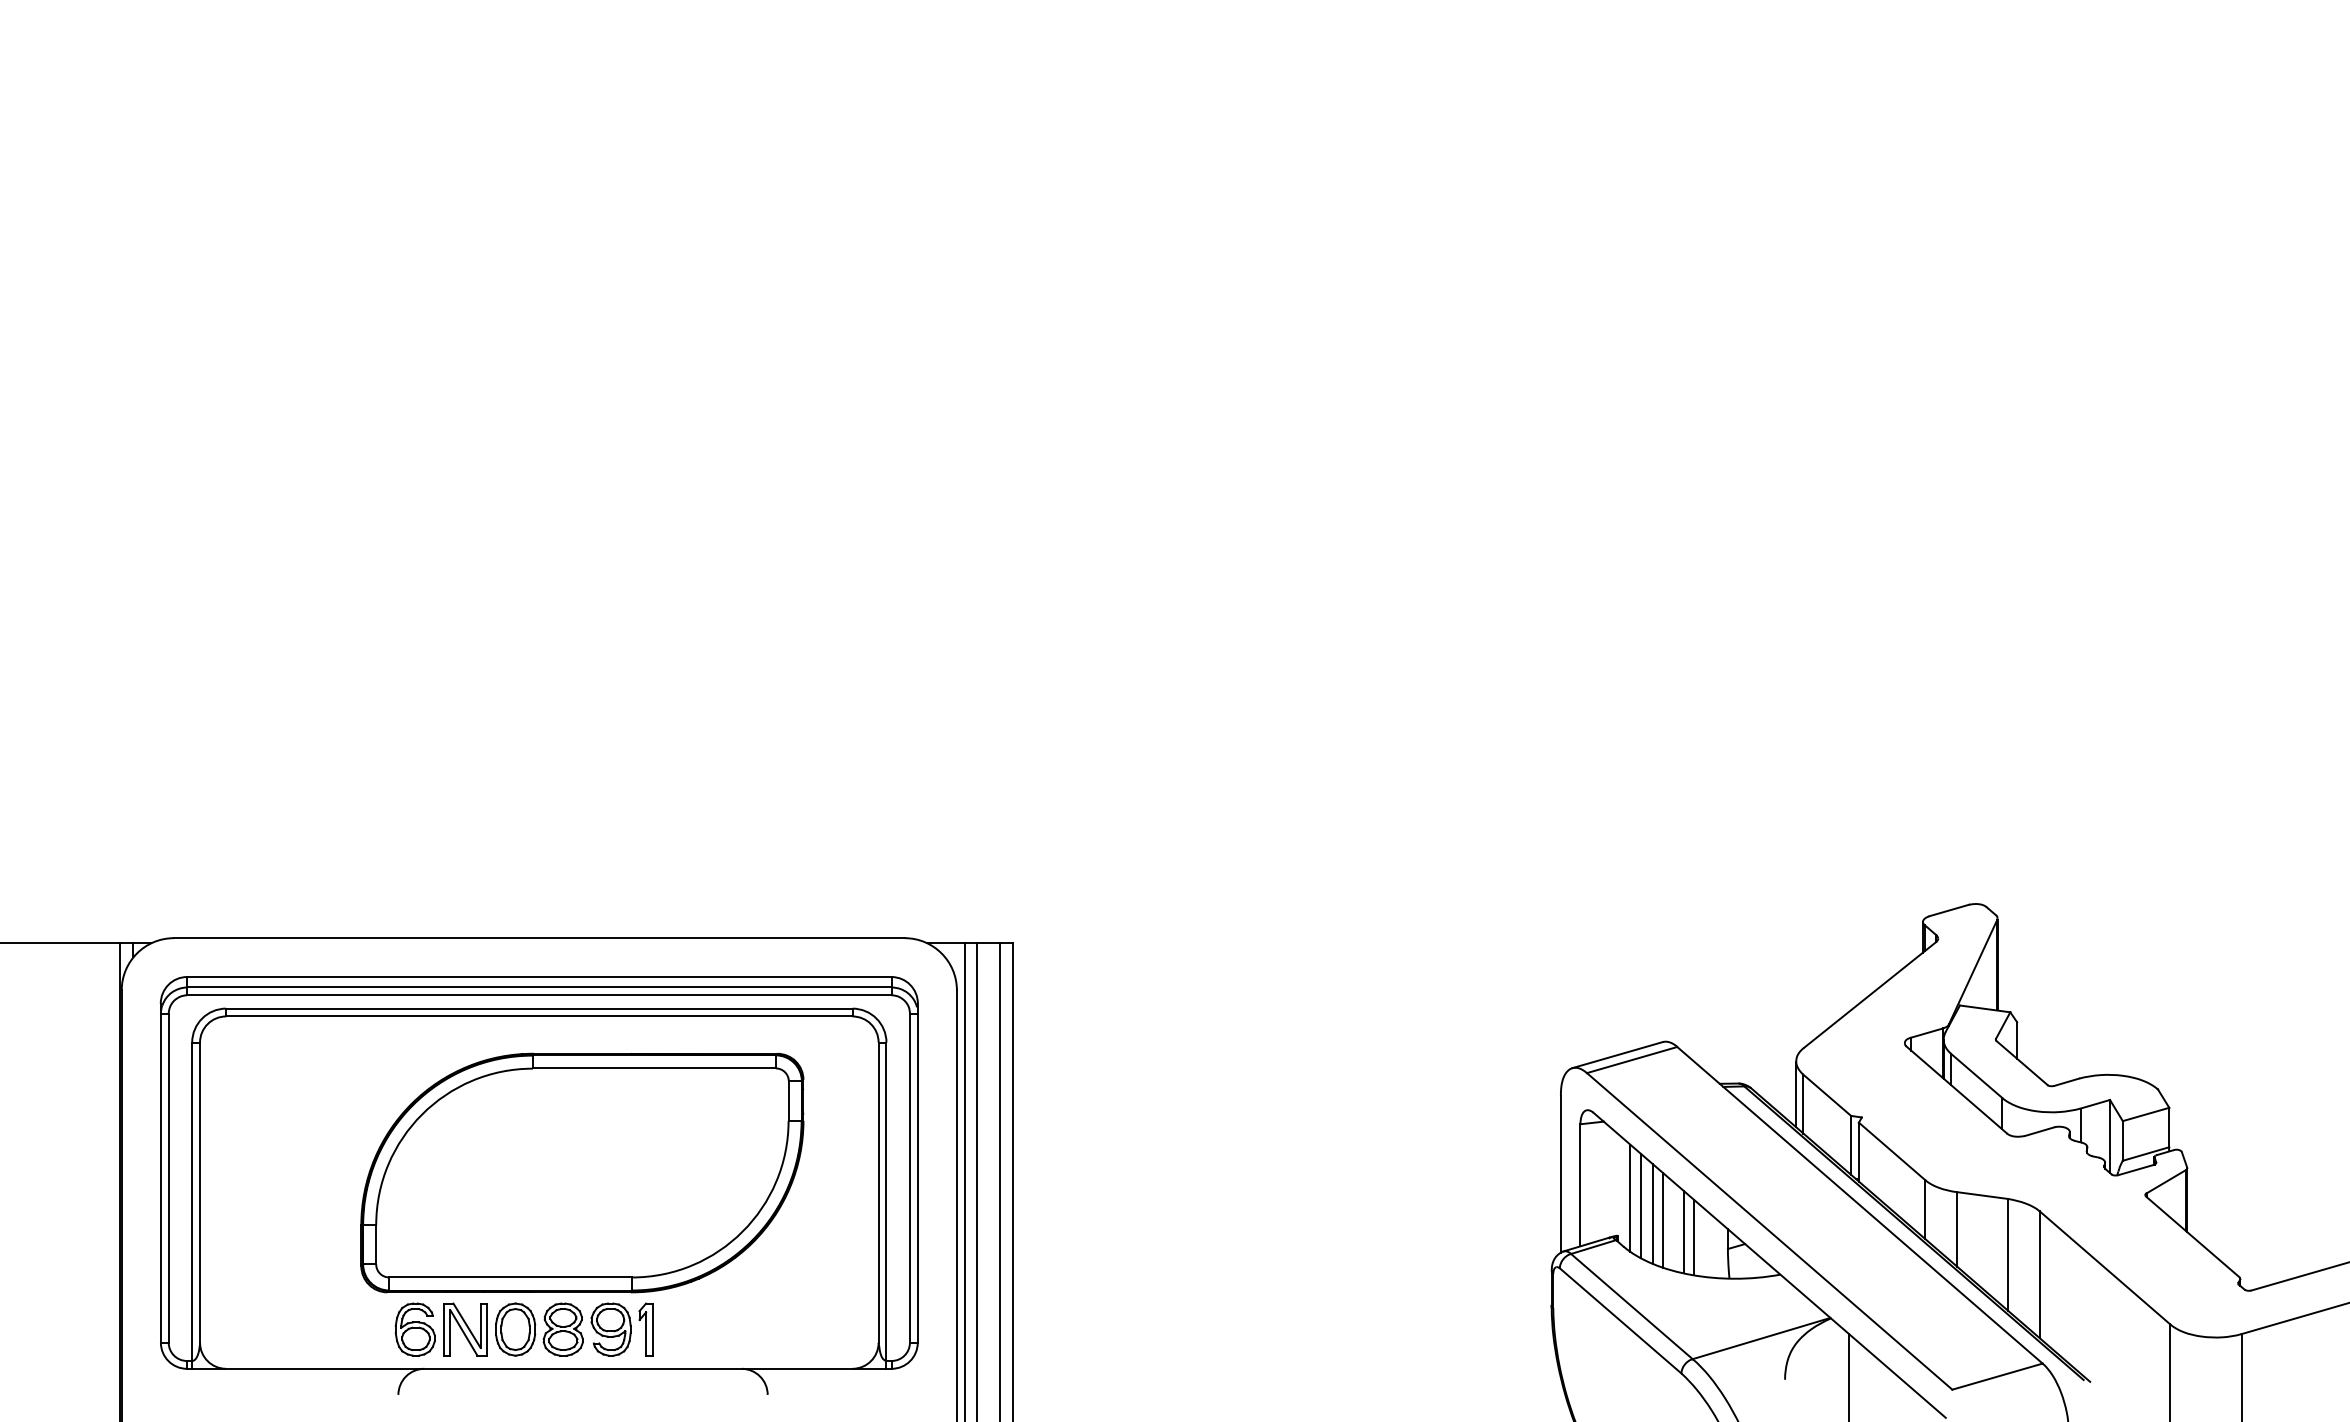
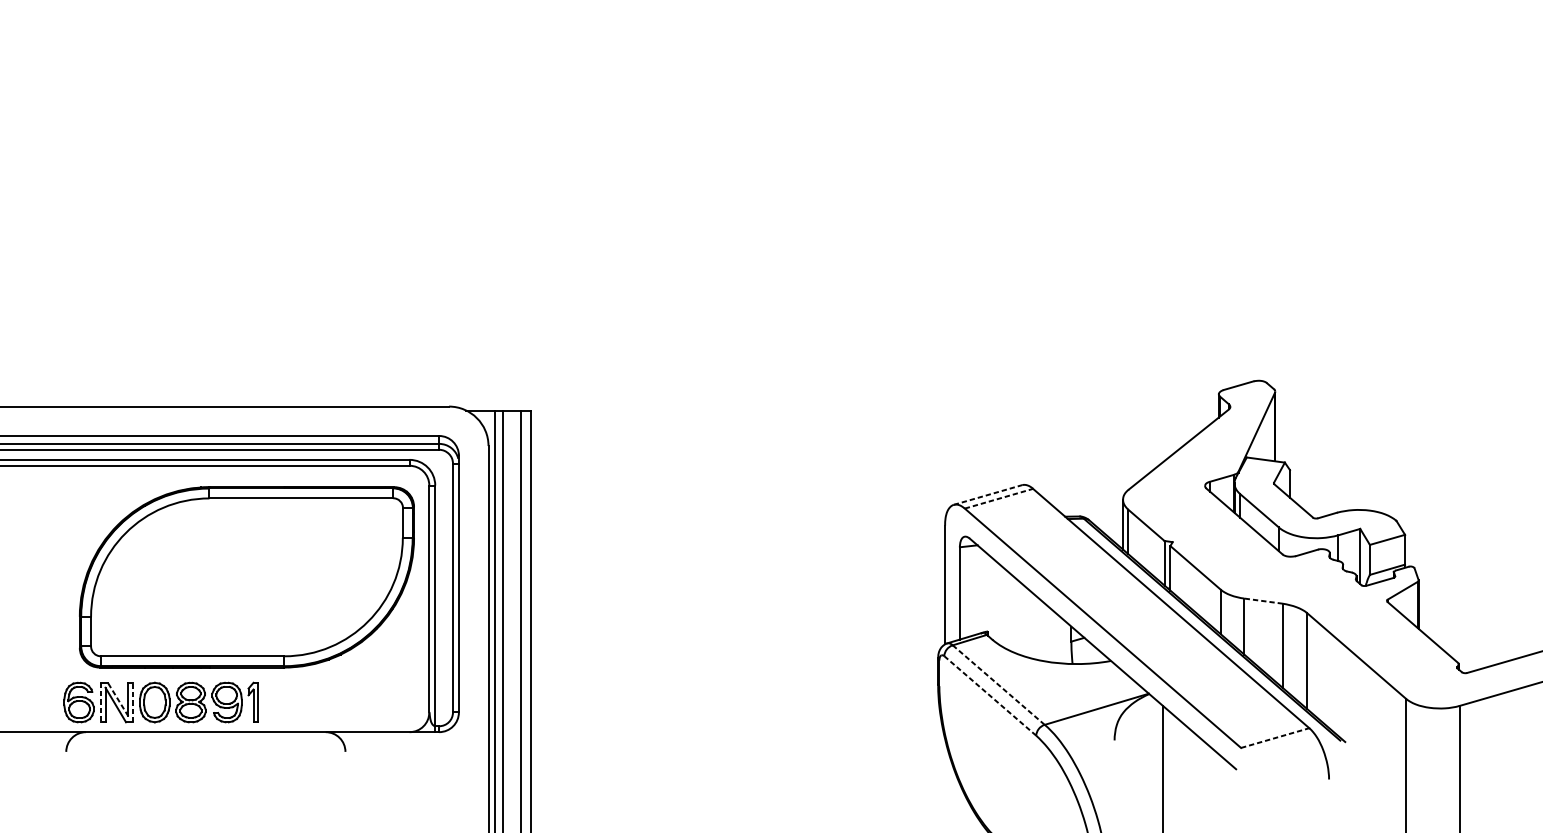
line: (1618, 1054) -> (988, 494), solid -> dashed
line: (1632, 1059) -> (999, 498), solid -> dashed
part: (582, 1172) -> (247, 576), moved
line: (1982, 1195) -> (1263, 601), solid -> dashed
line: (1630, 1197) -> (997, 602), removed
line: (1640, 1205) -> (1005, 608), removed
line: (1652, 1213) -> (1014, 614), removed
line: (1663, 1220) -> (1022, 620), removed
line: (1683, 1231) -> (1037, 628), removed
line: (1694, 1237) -> (1046, 632), removed
line: (1631, 1306) -> (998, 685), solid -> dashed
line: (1620, 1320) -> (990, 695), solid -> dashed
line: (466, 1325) -> (117, 699), solid -> dashed
line: (487, 1329) -> (133, 702), solid -> dashed
line: (443, 1330) -> (100, 703), solid -> dashed
line: (1998, 1376) -> (1275, 737), solid -> dashed

